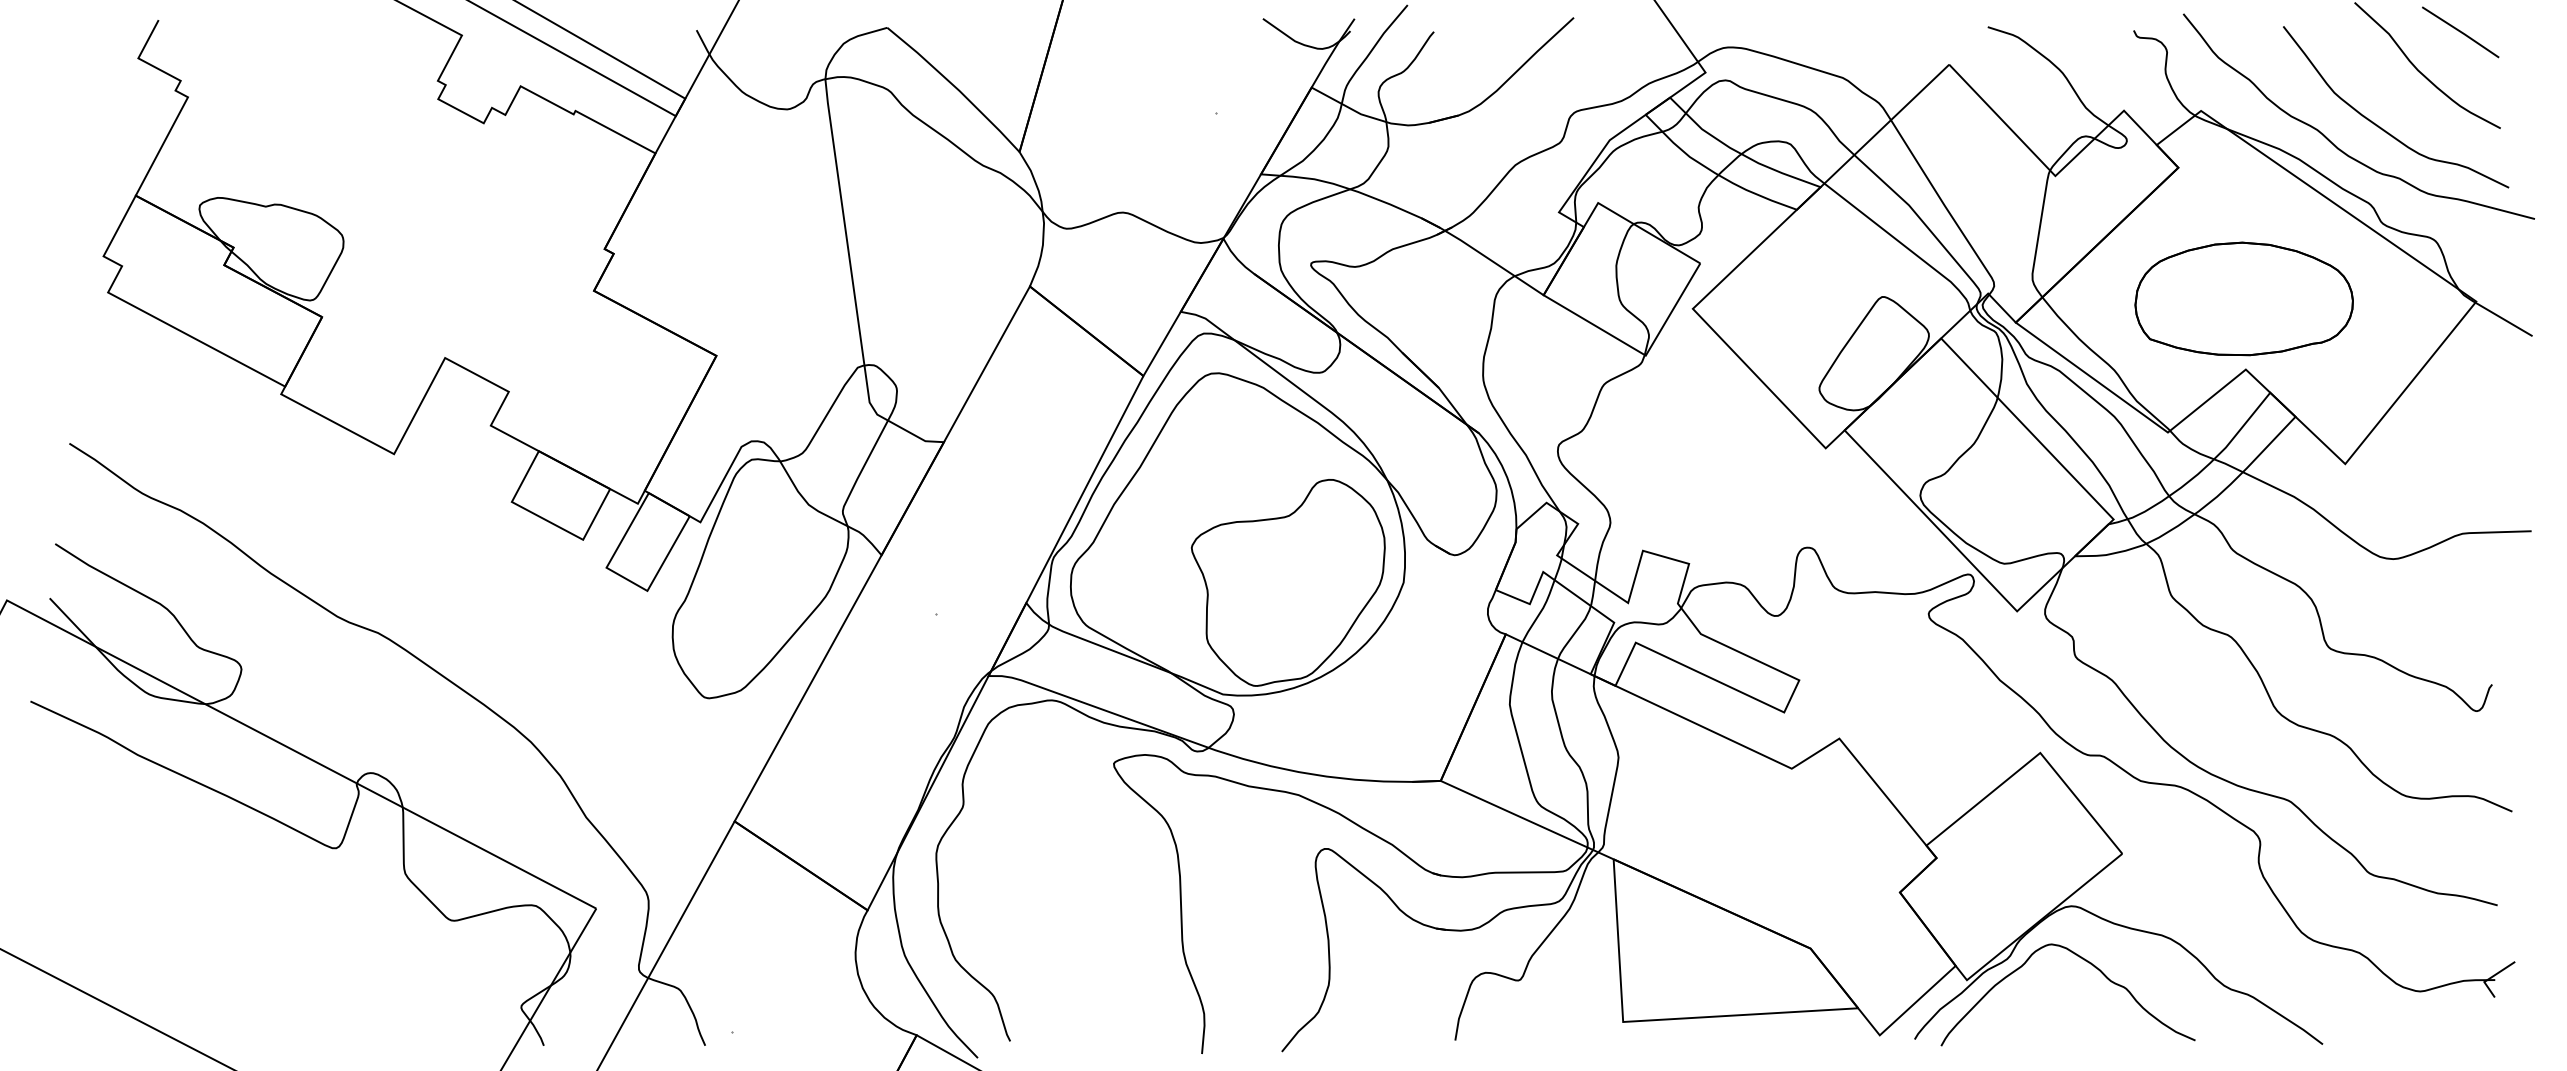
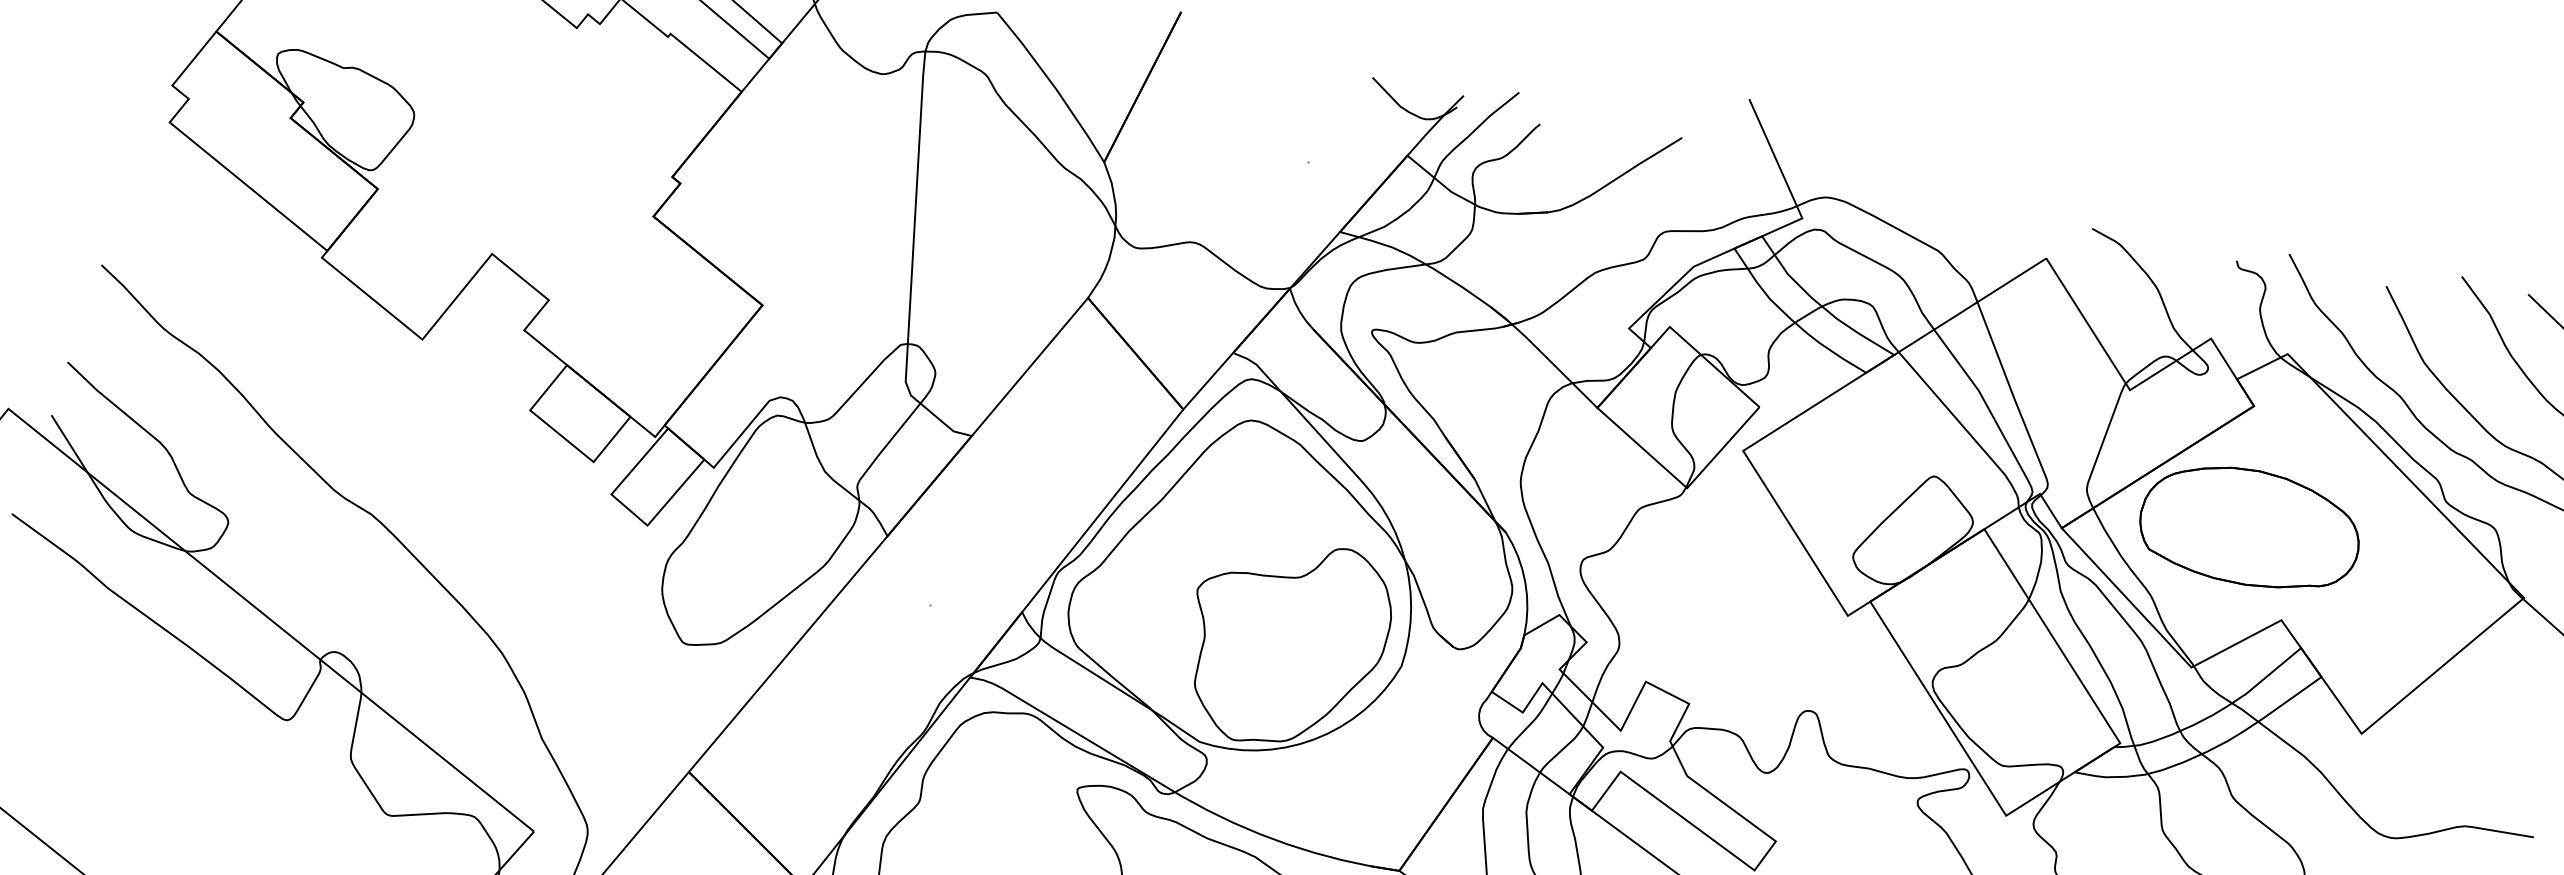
part: (2243, 298) -> (2249, 527), moved

